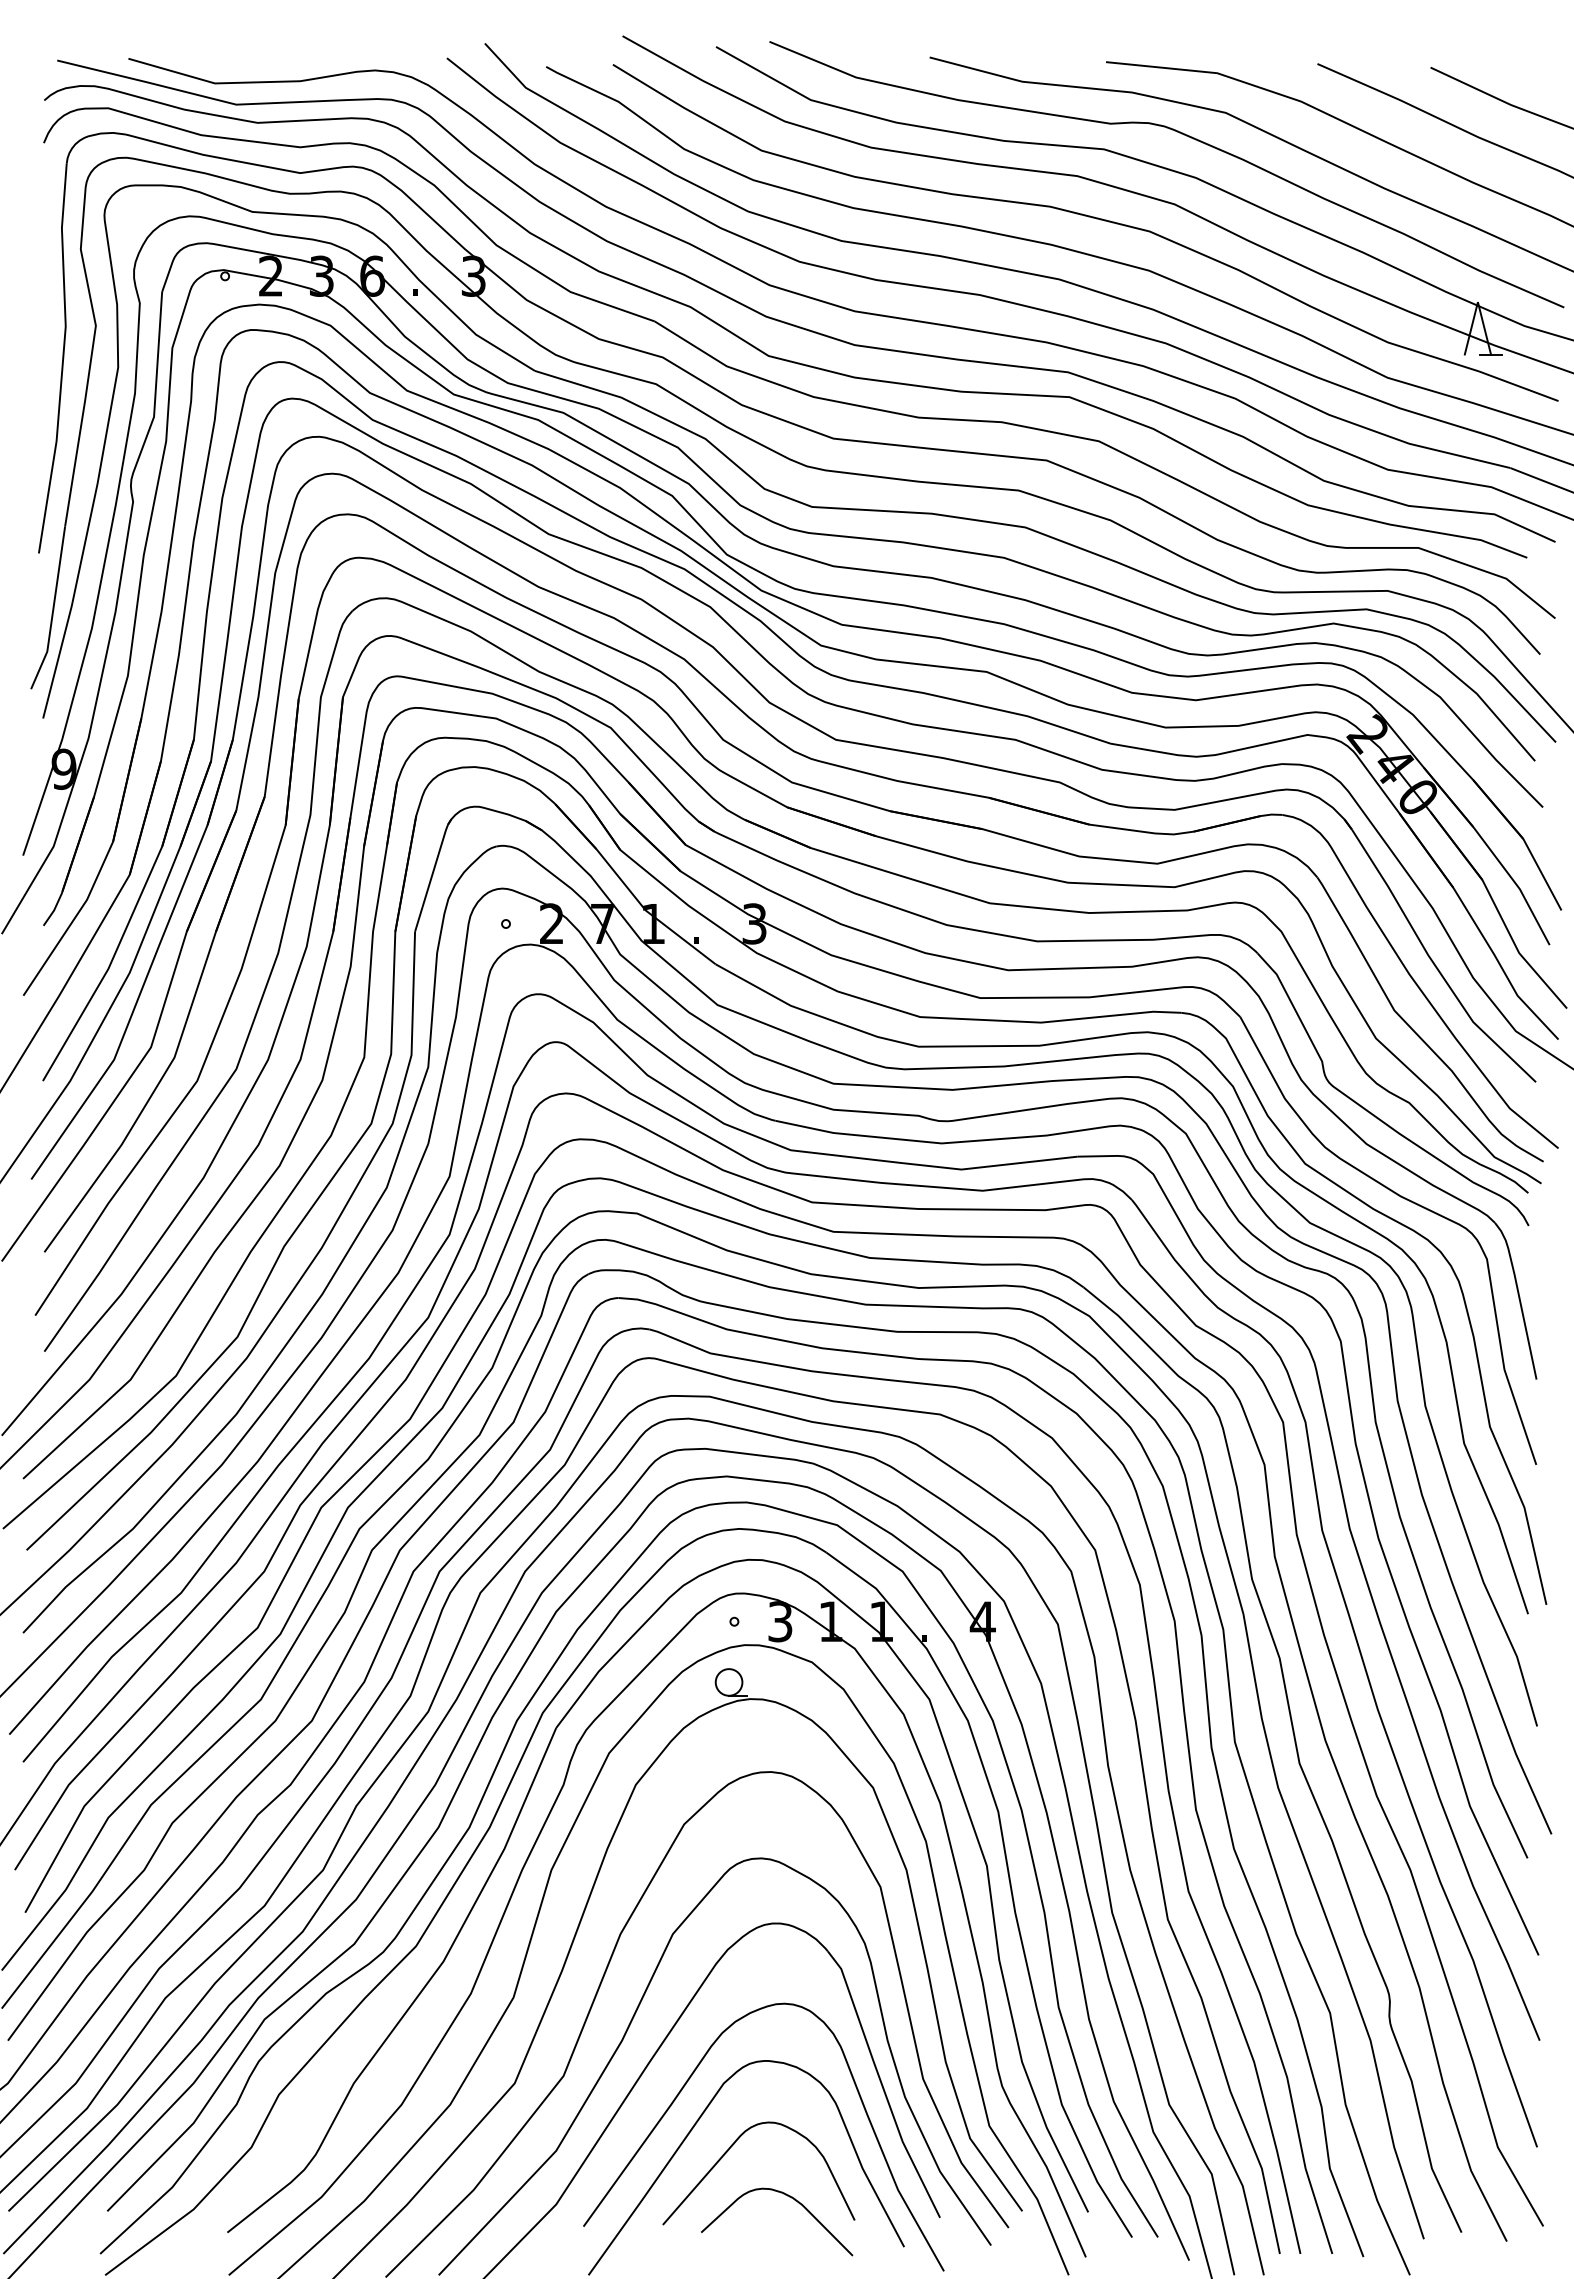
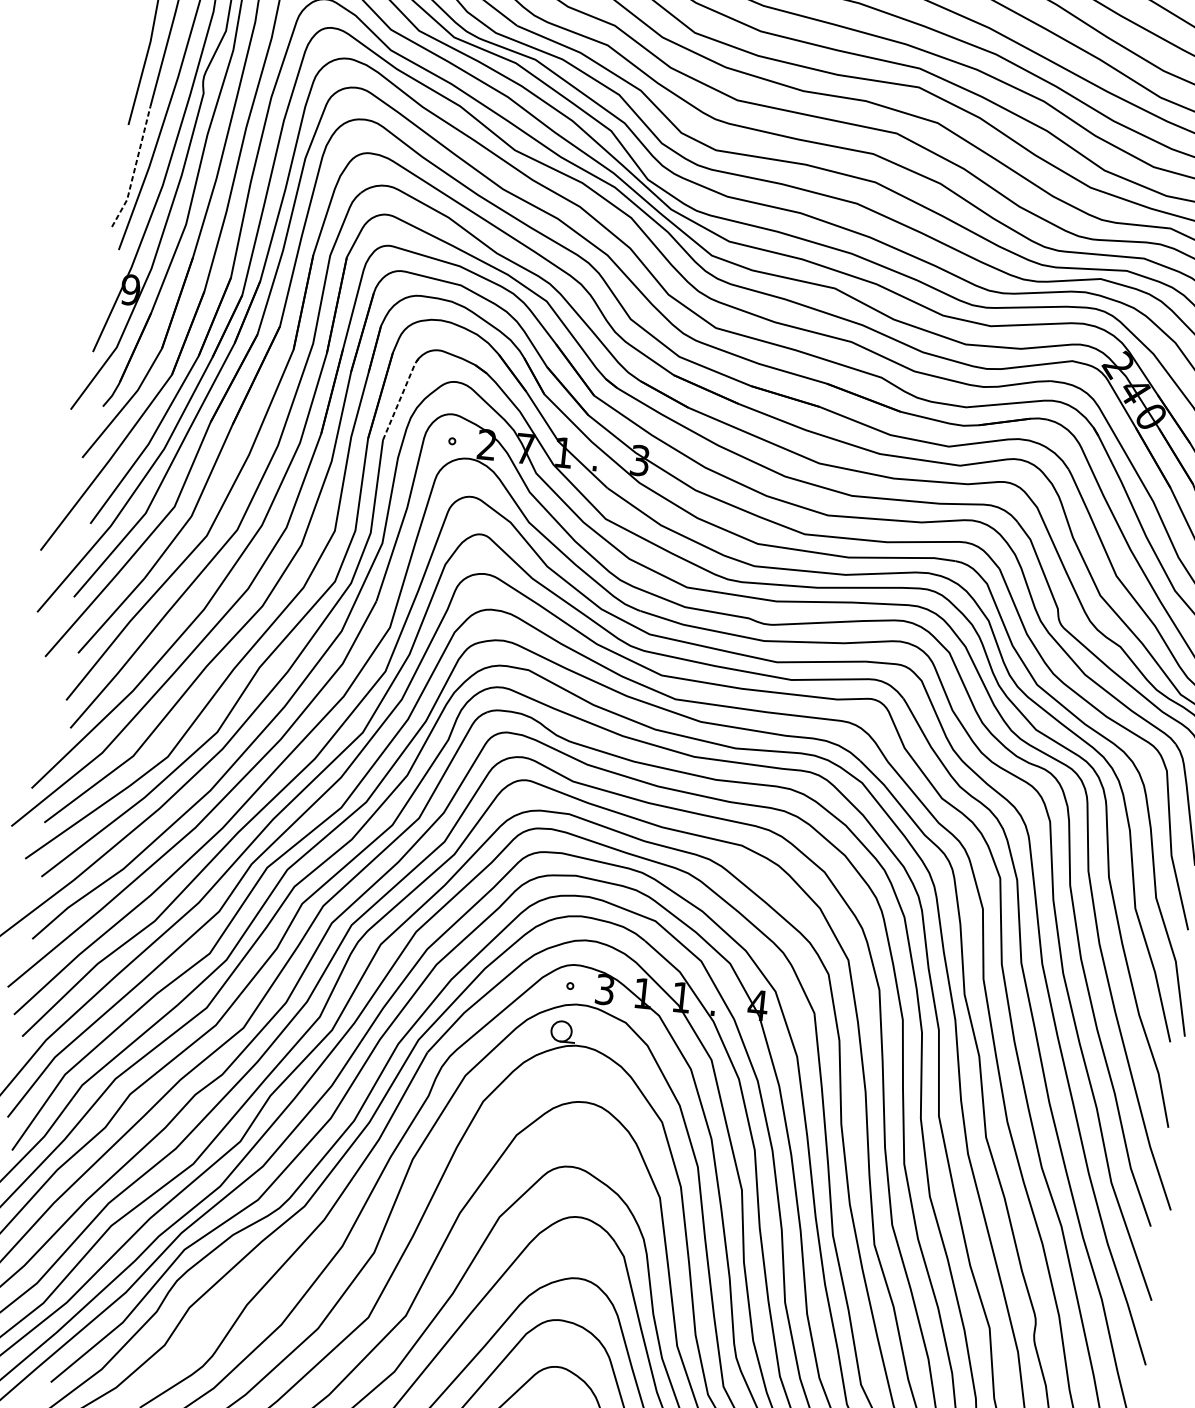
line: (53, 609) -> (135, 168), solid -> dashed
line: (432, 873) -> (400, 397), solid -> dashed

